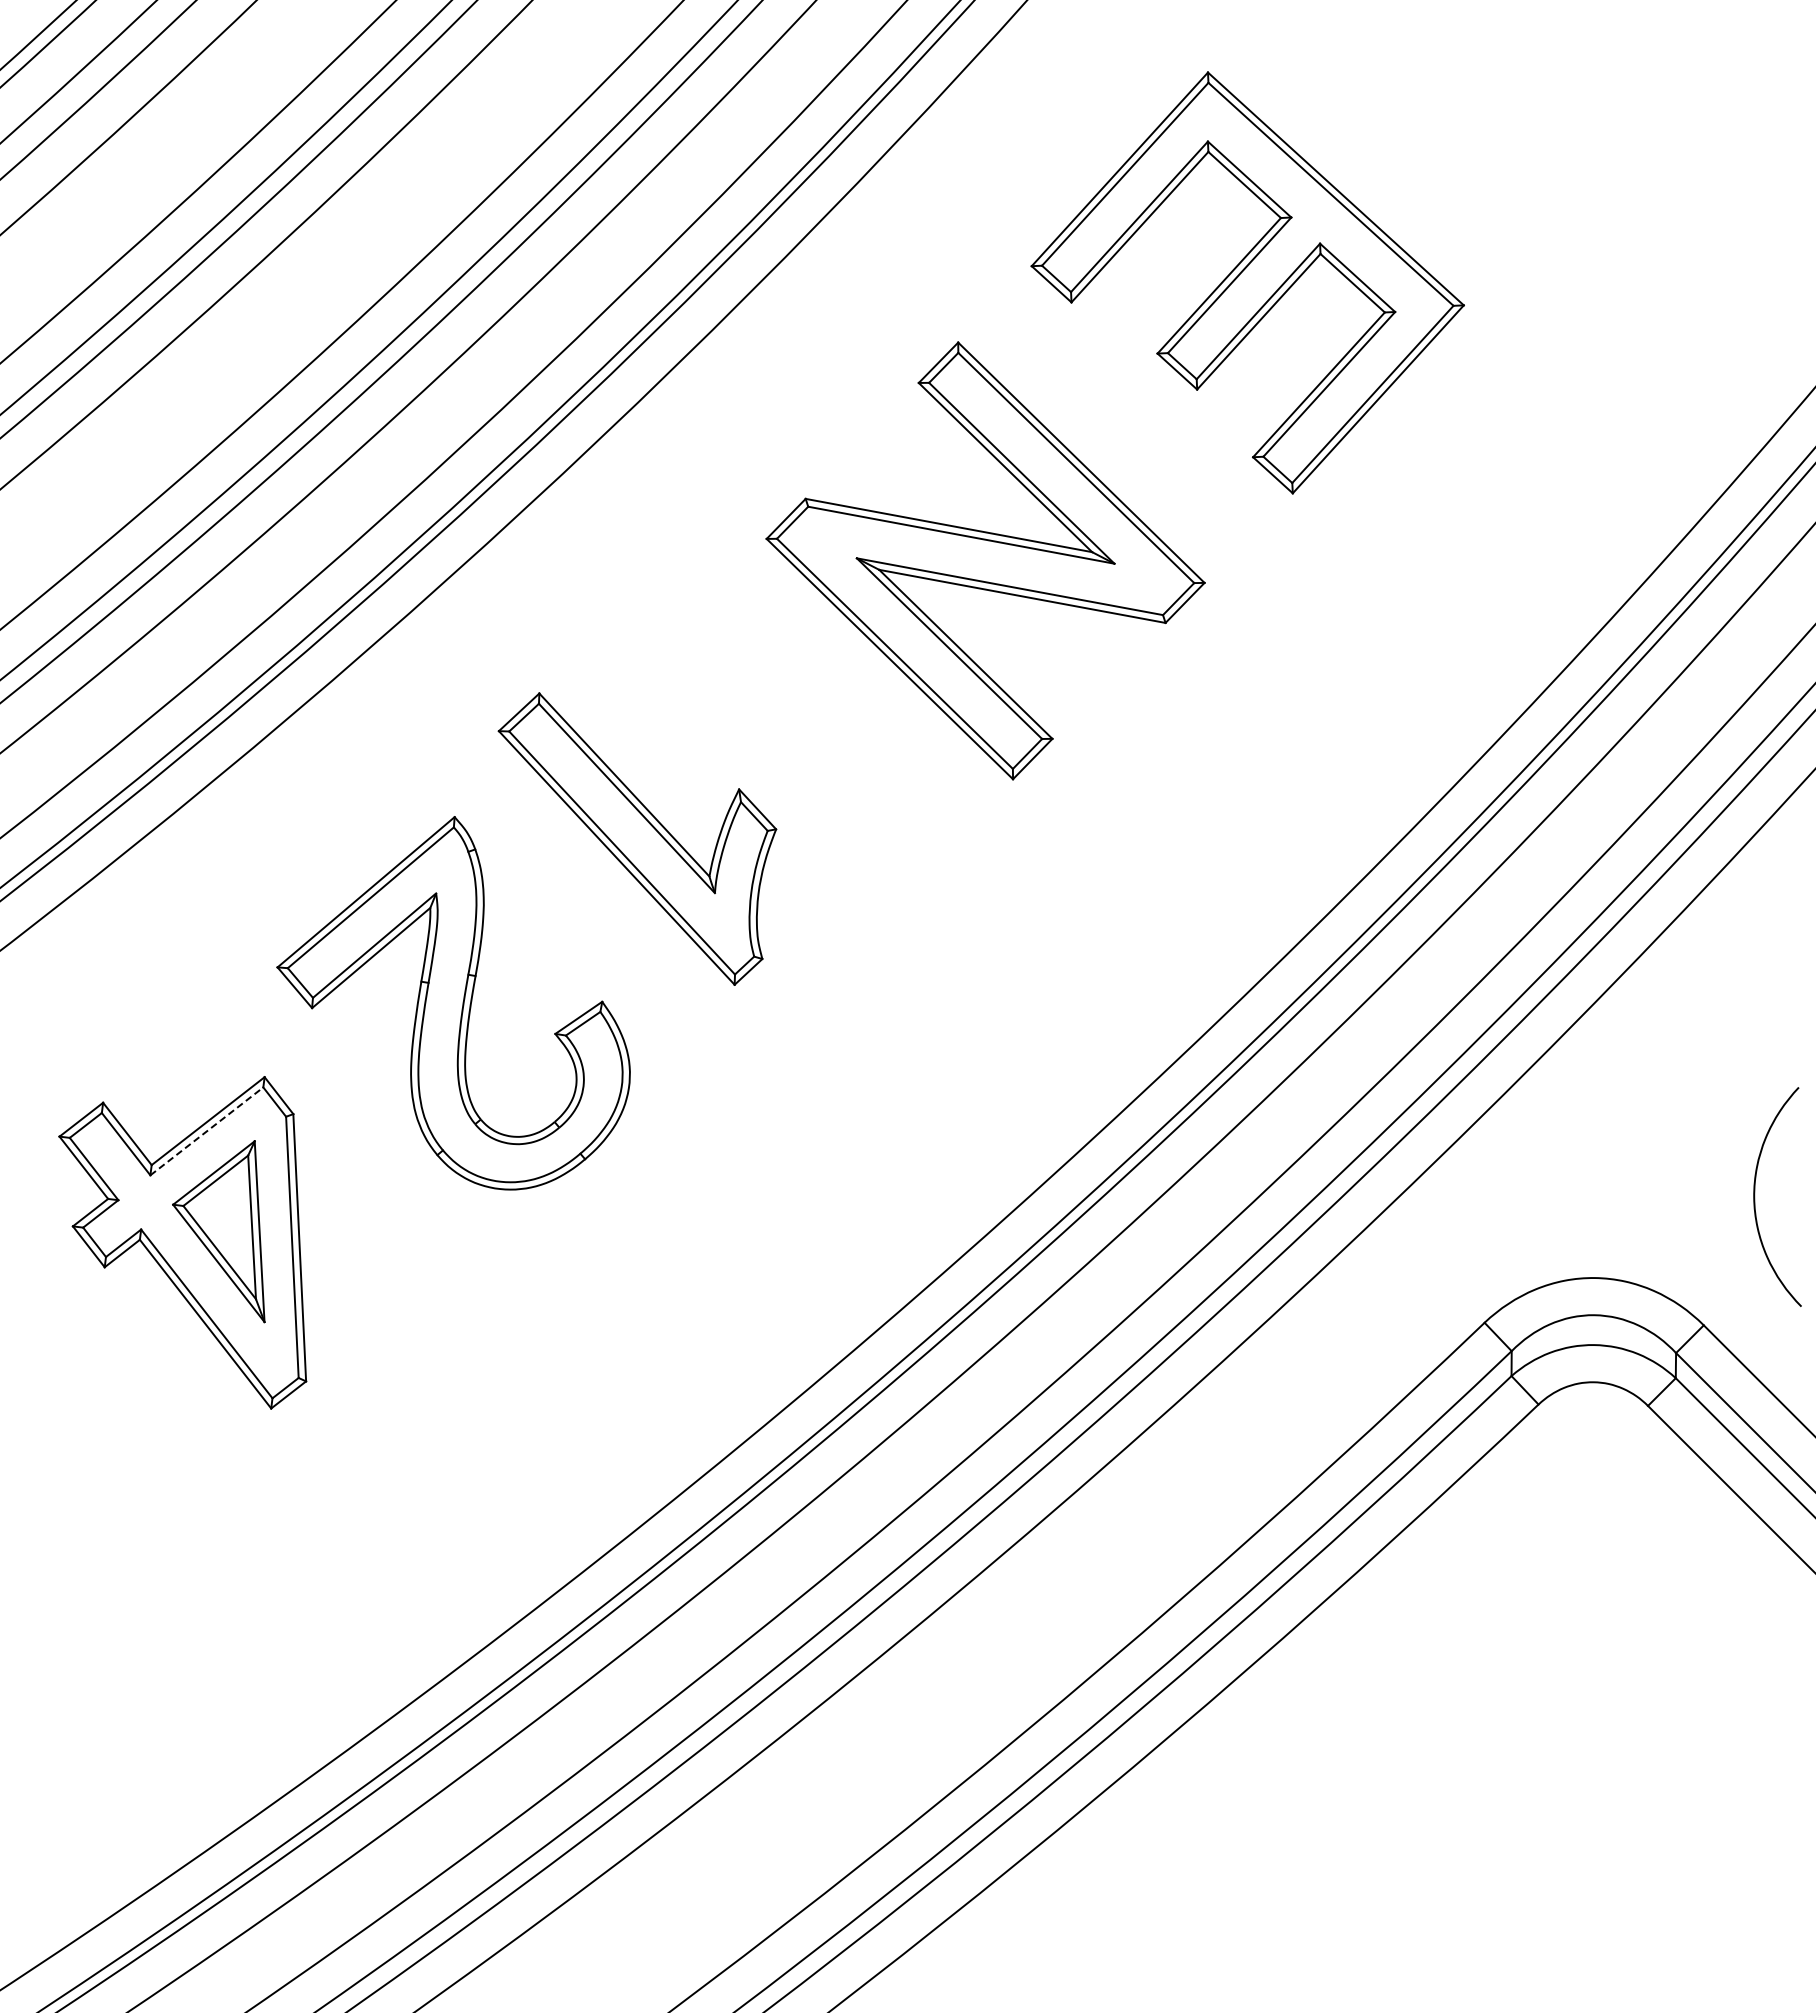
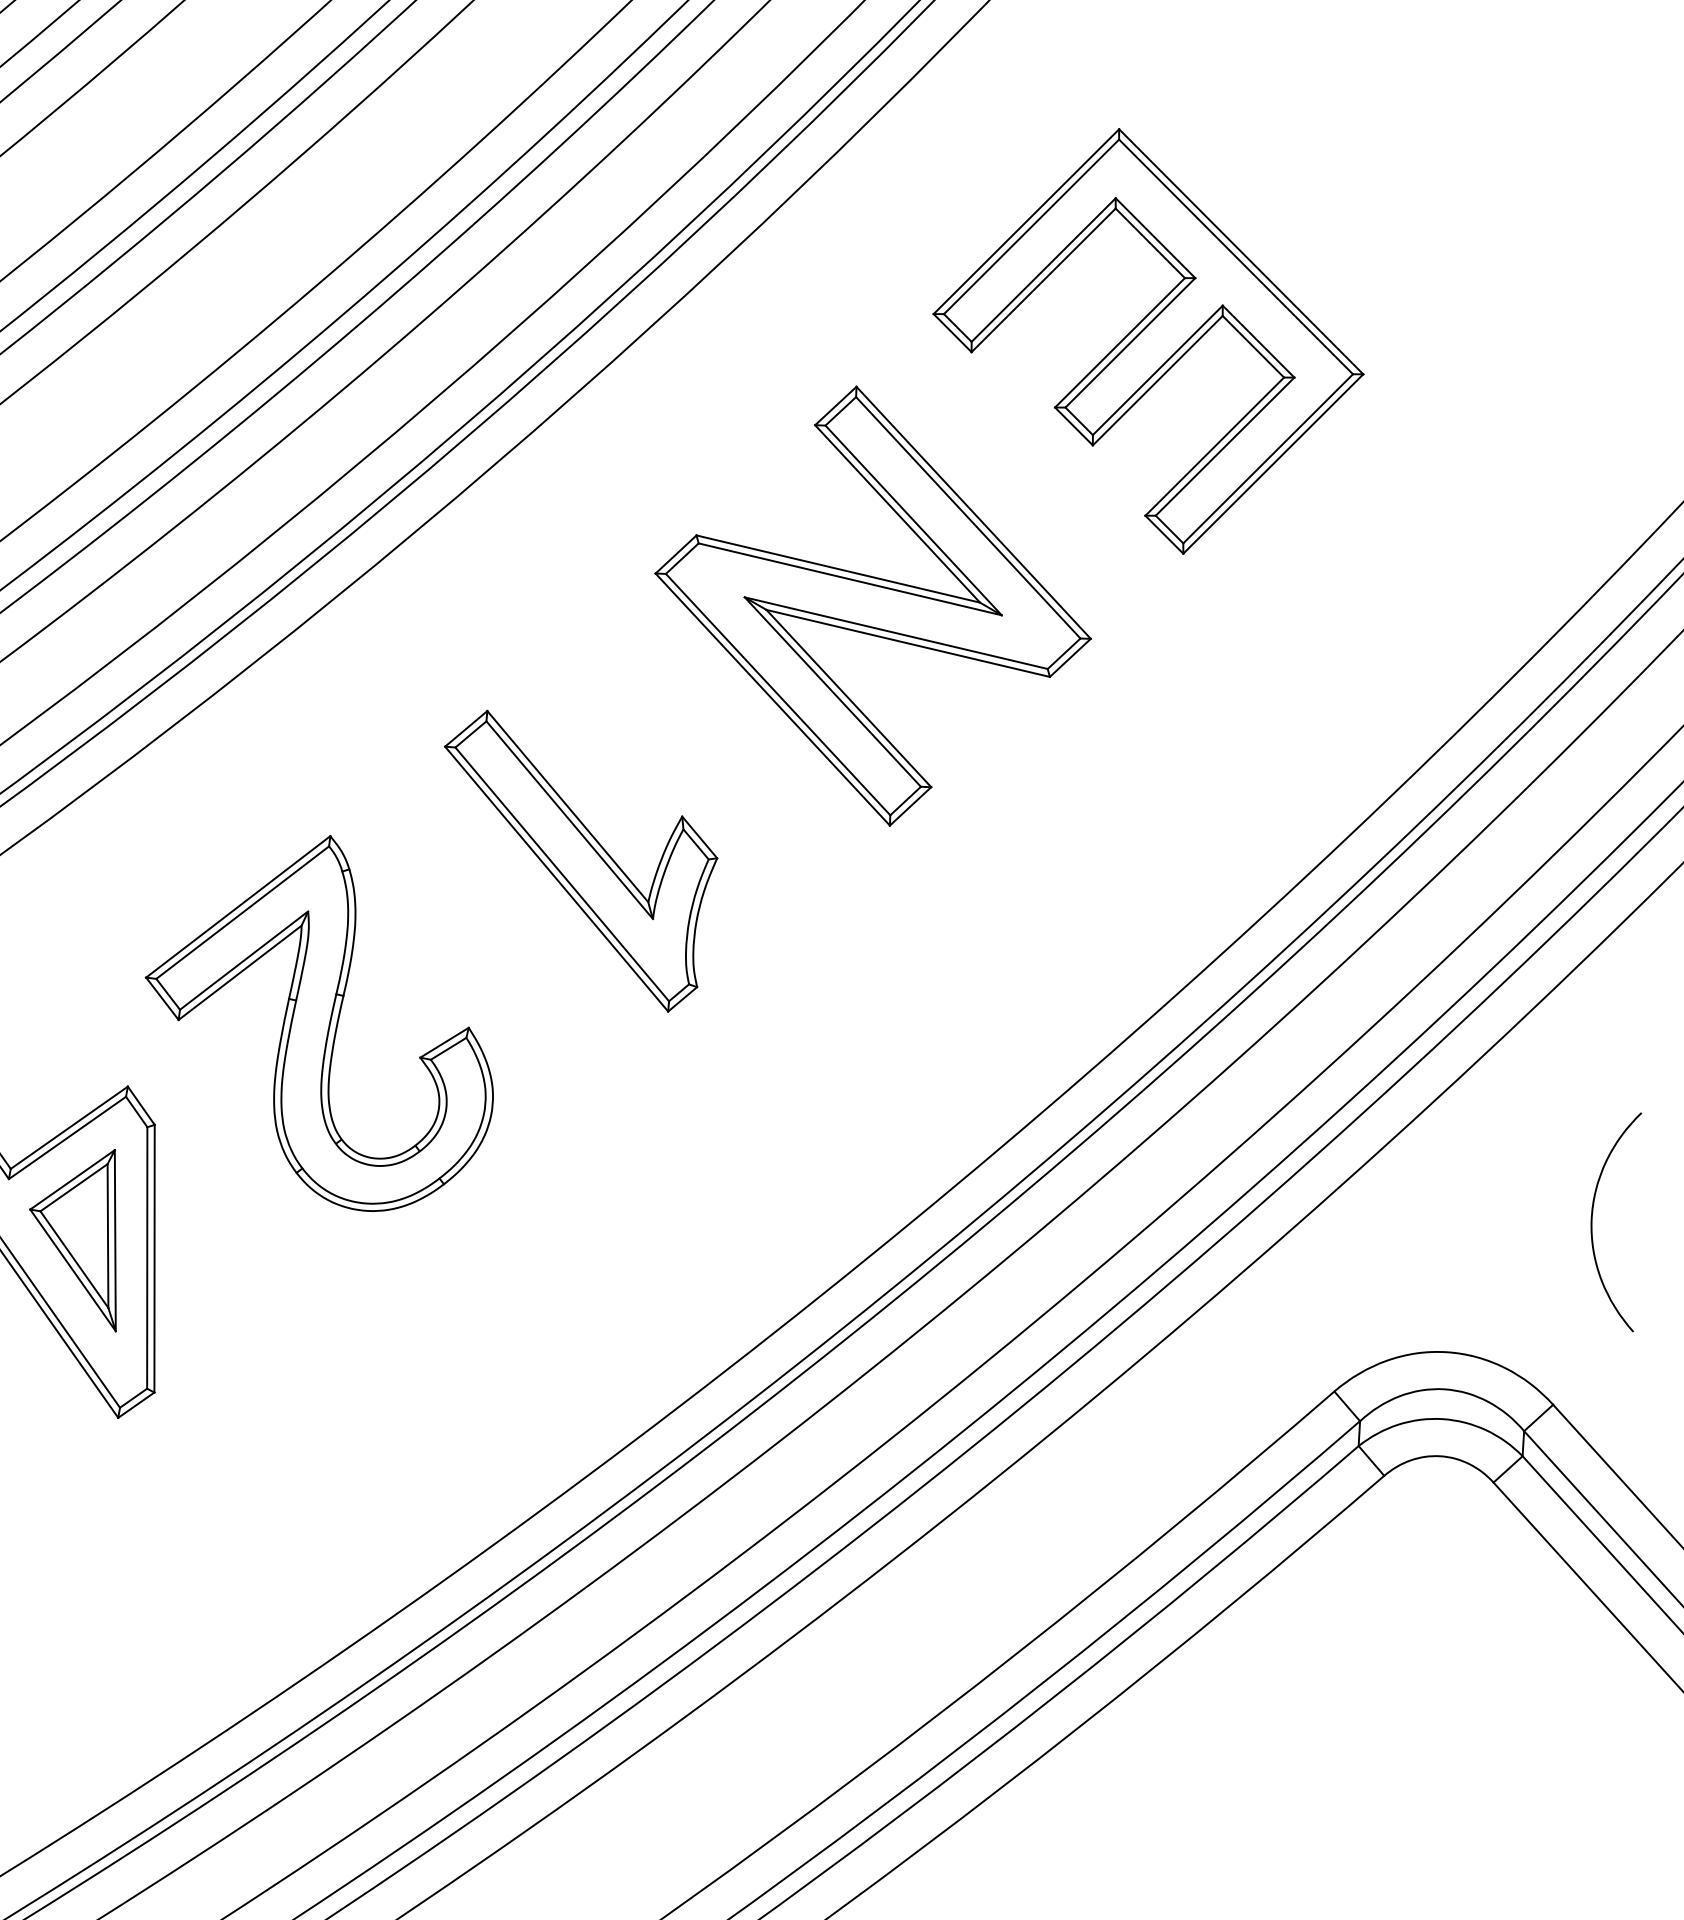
part: (637, 838) -> (578, 860), moved
line: (206, 1131) -> (67, 1138), dashed -> solid
curve: (1755, 1196) -> (1592, 1219), moved

